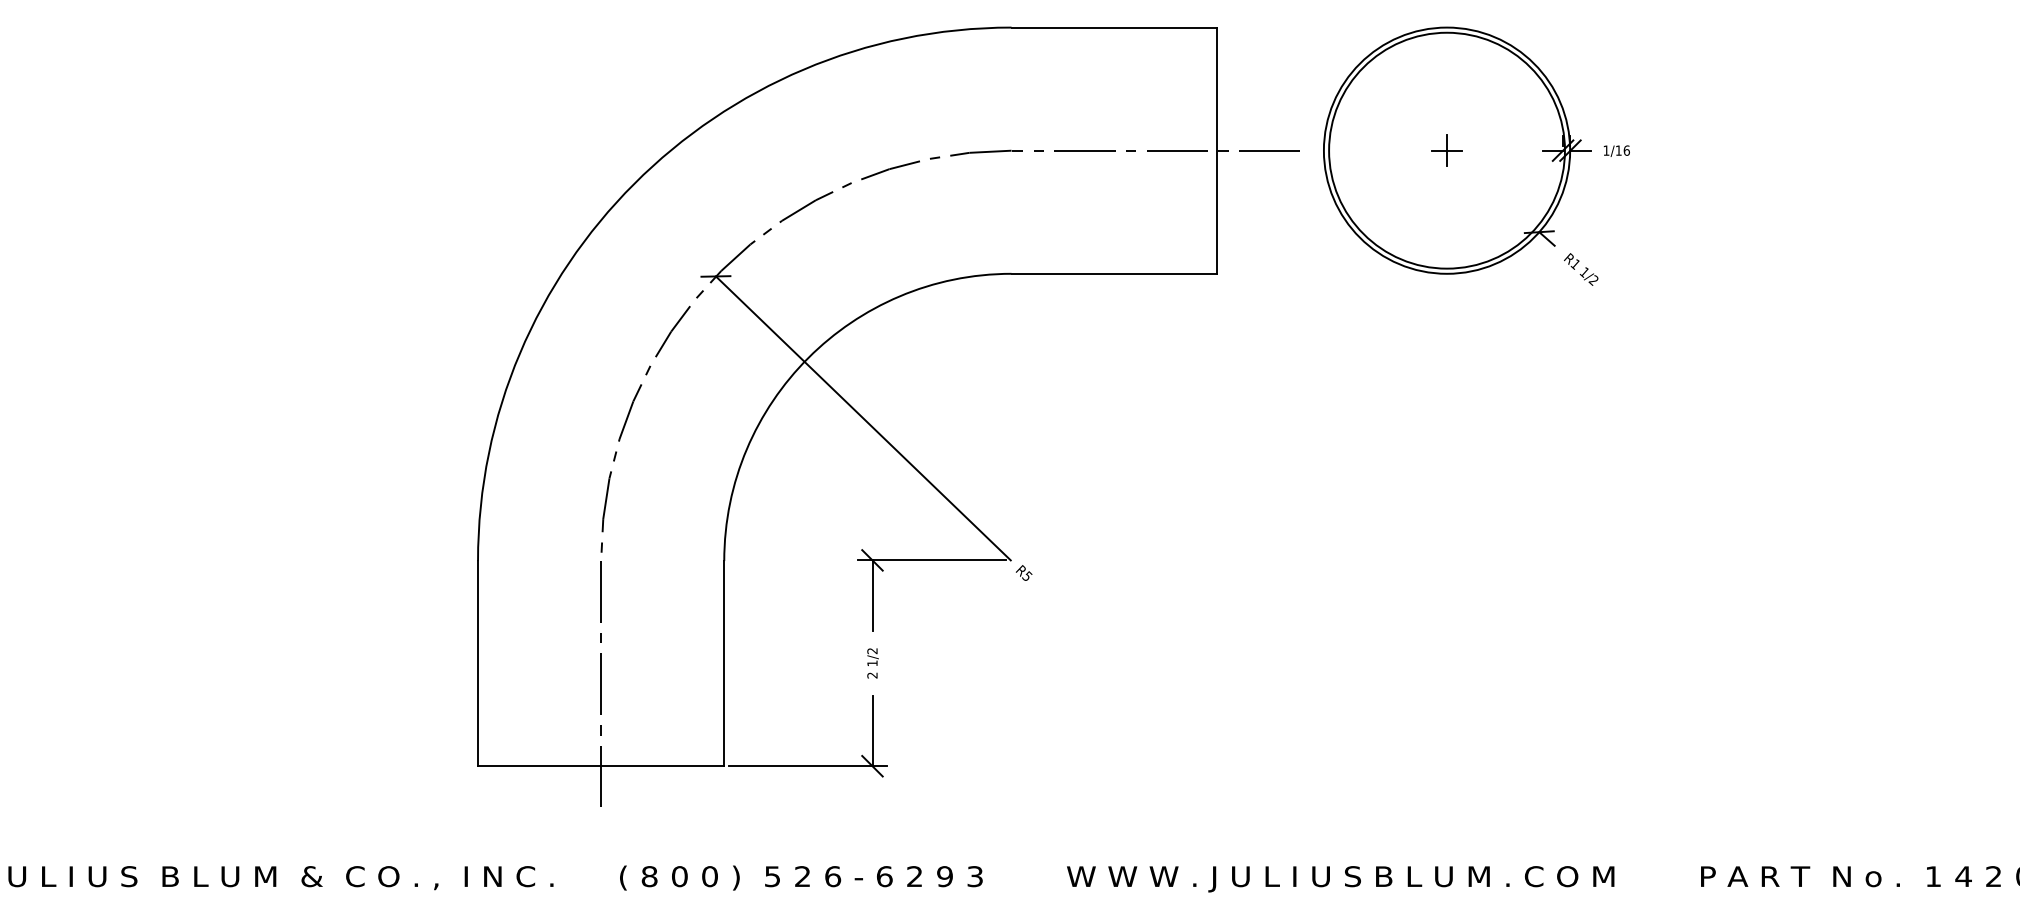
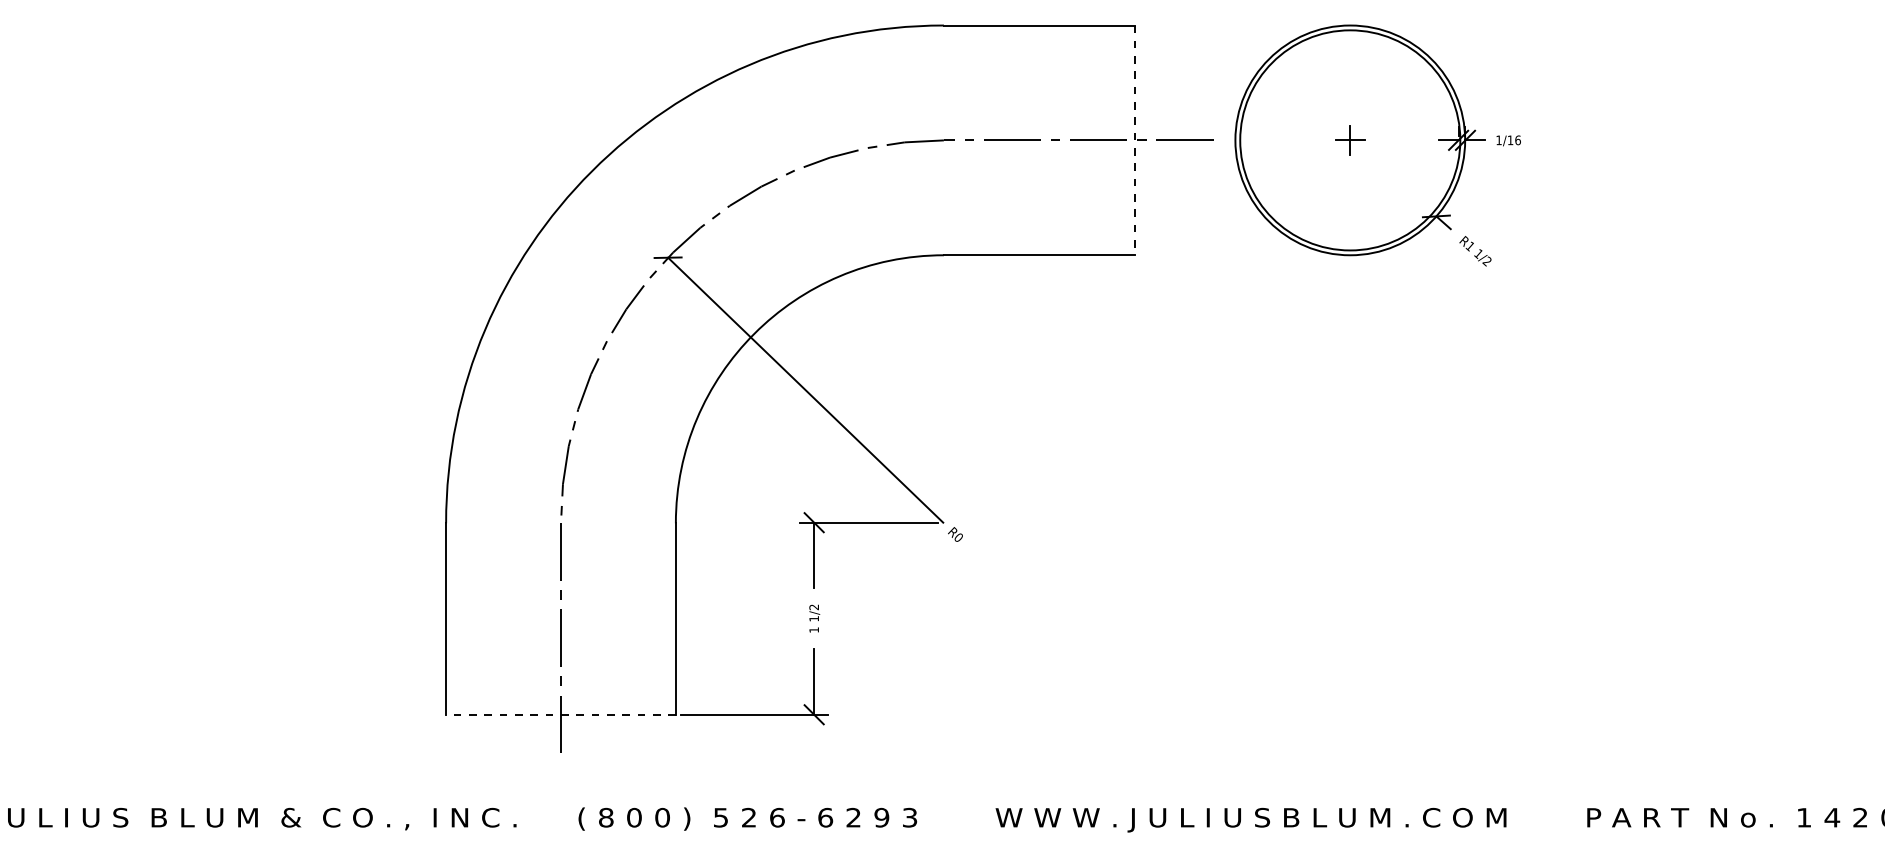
line: (1216, 150) -> (1135, 140), solid -> dashed
text: (1027, 575) -> (958, 536), R5 -> R0
text: (871, 674) -> (813, 629), 2 -> 1
line: (601, 765) -> (561, 714), solid -> dashed

